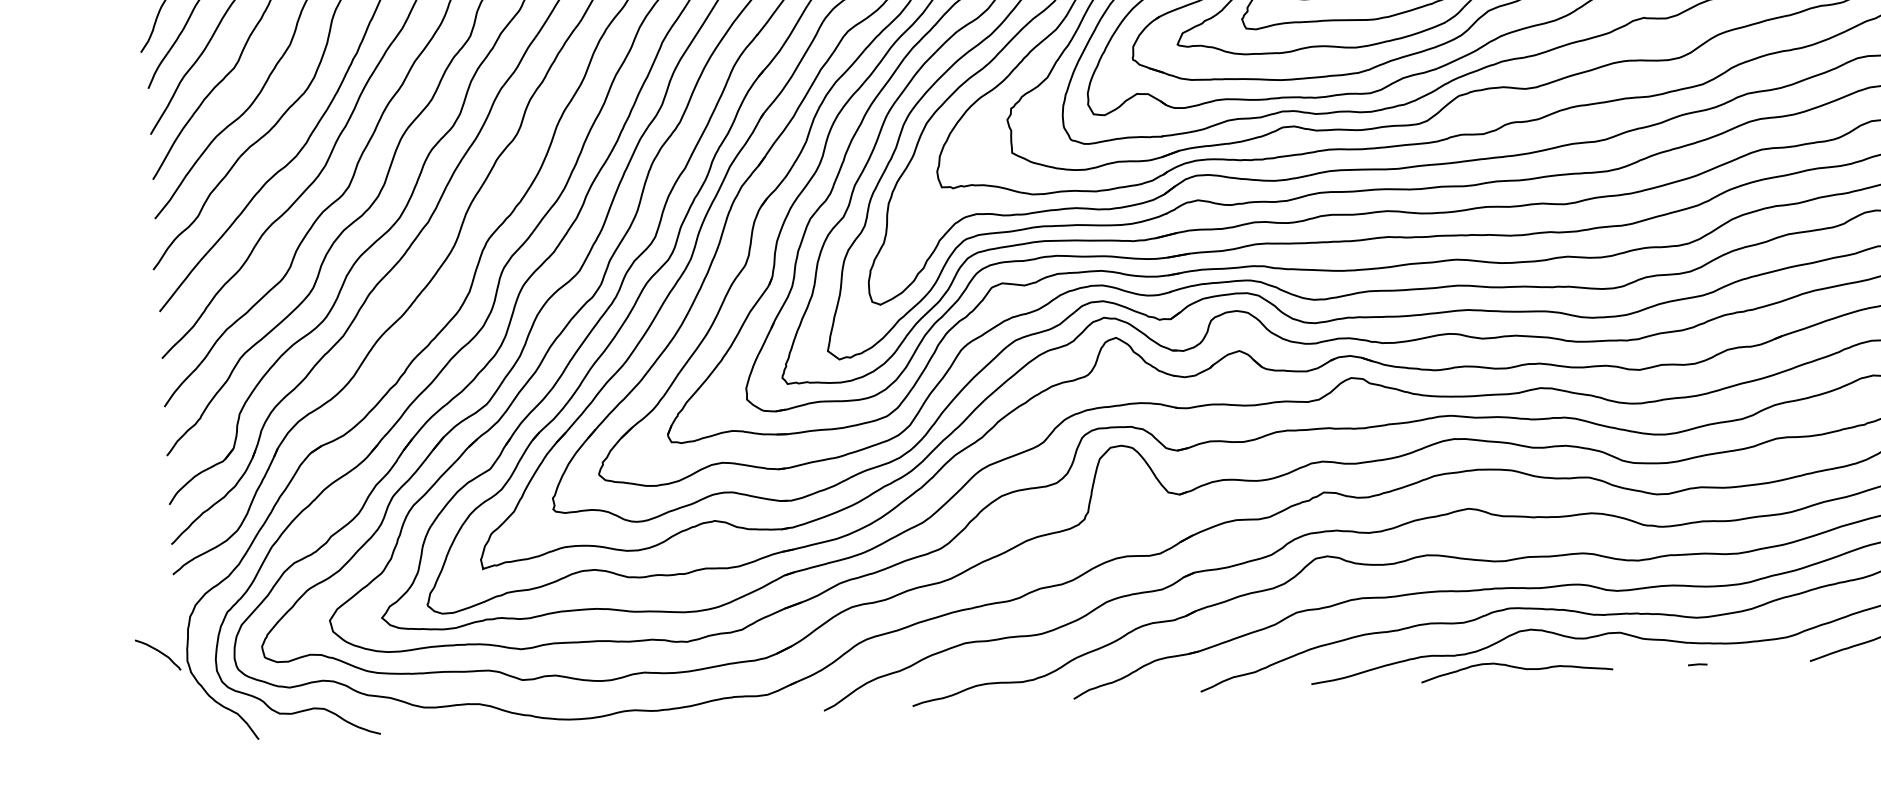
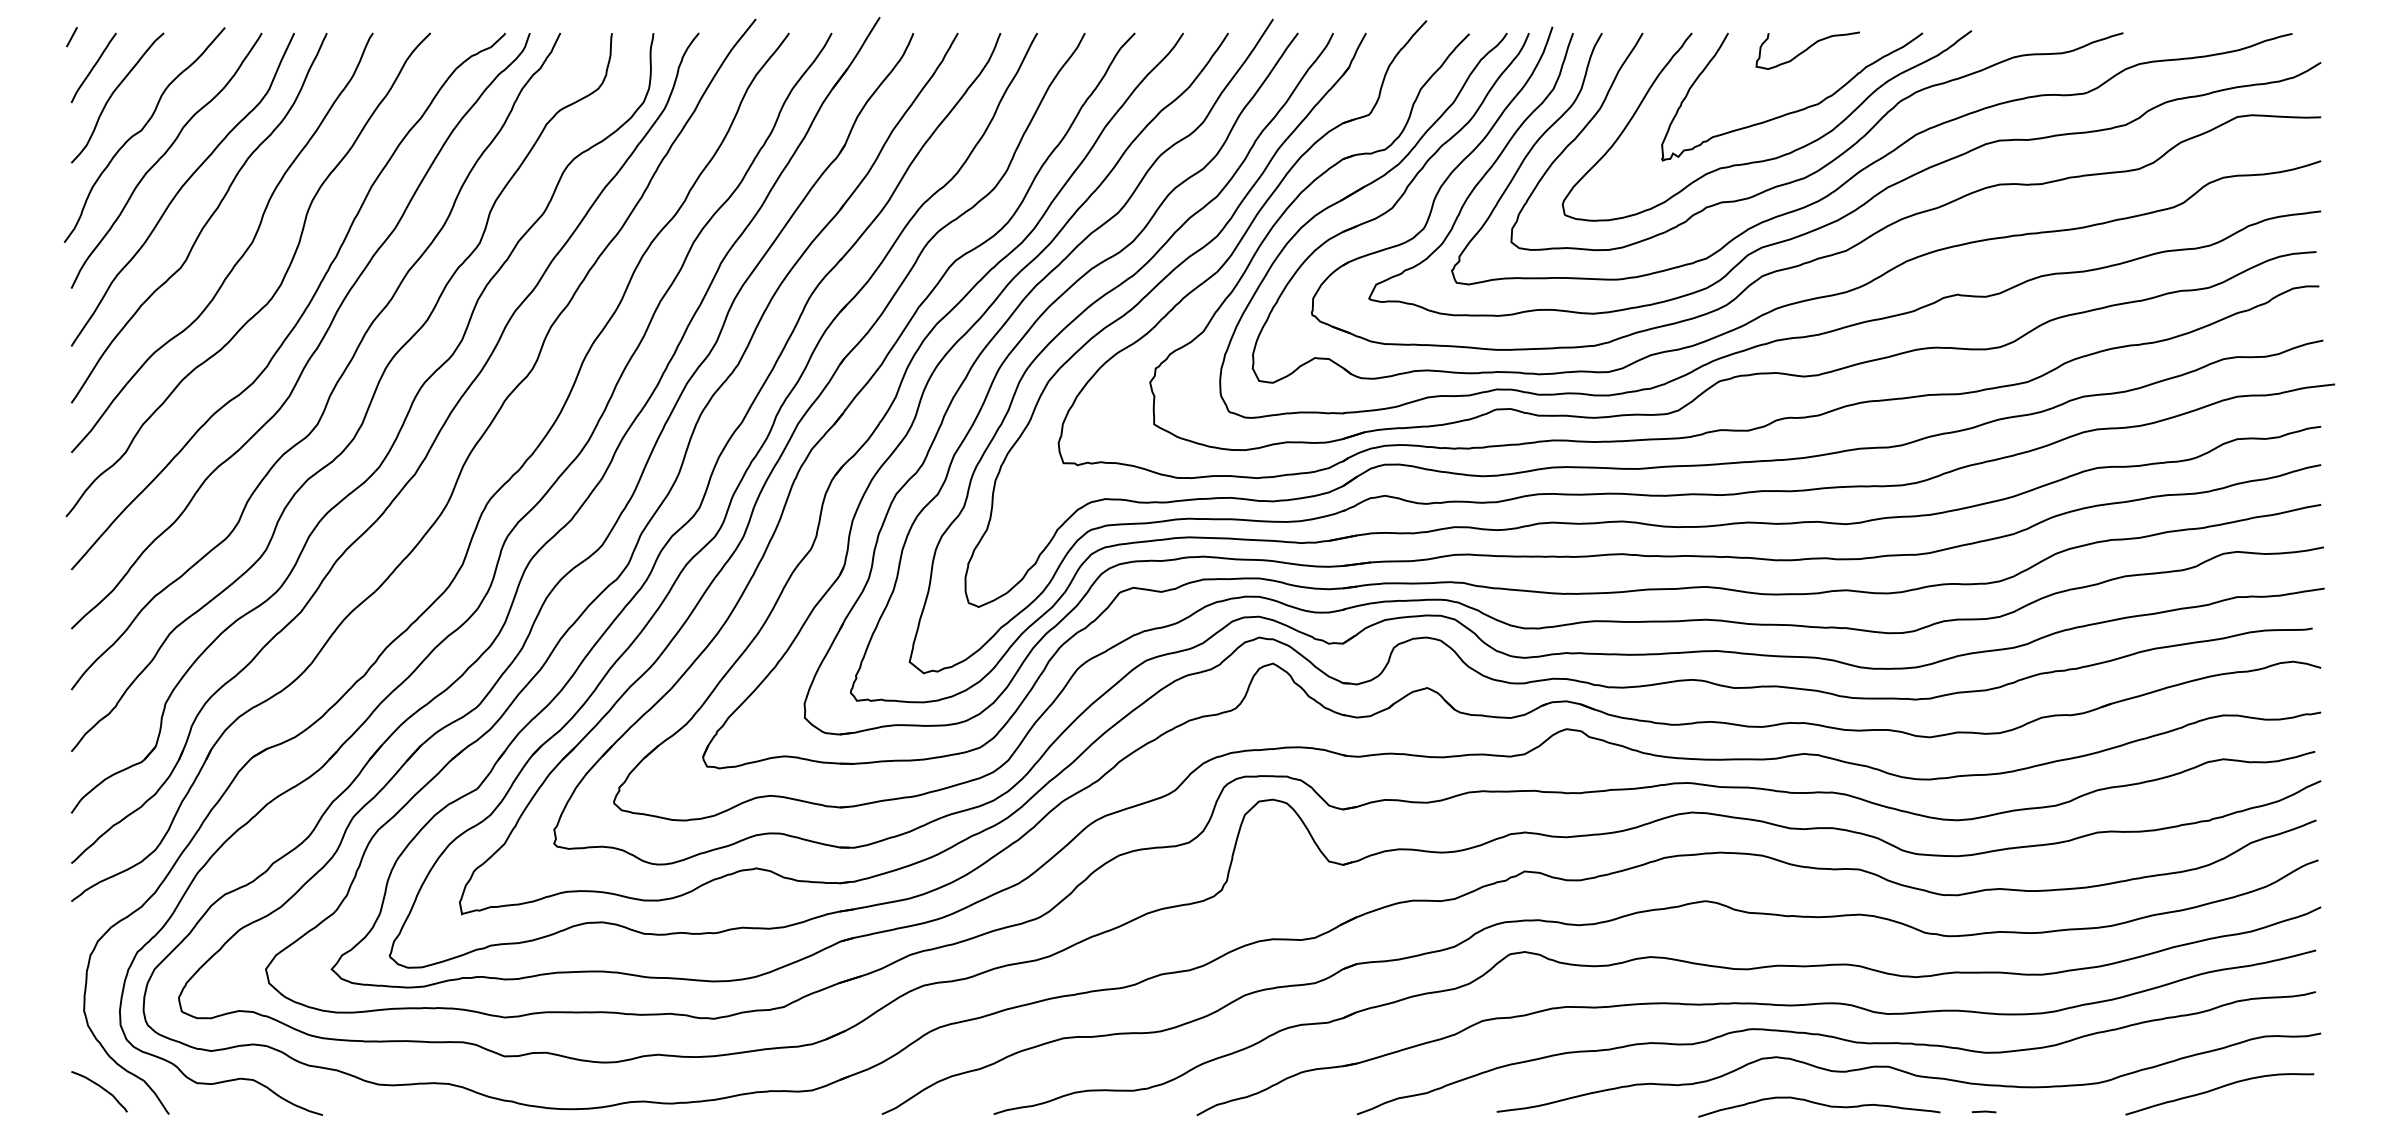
curve: (159, 652) -> (101, 1088), moved
curve: (1517, 668) -> (1820, 1105), moved

